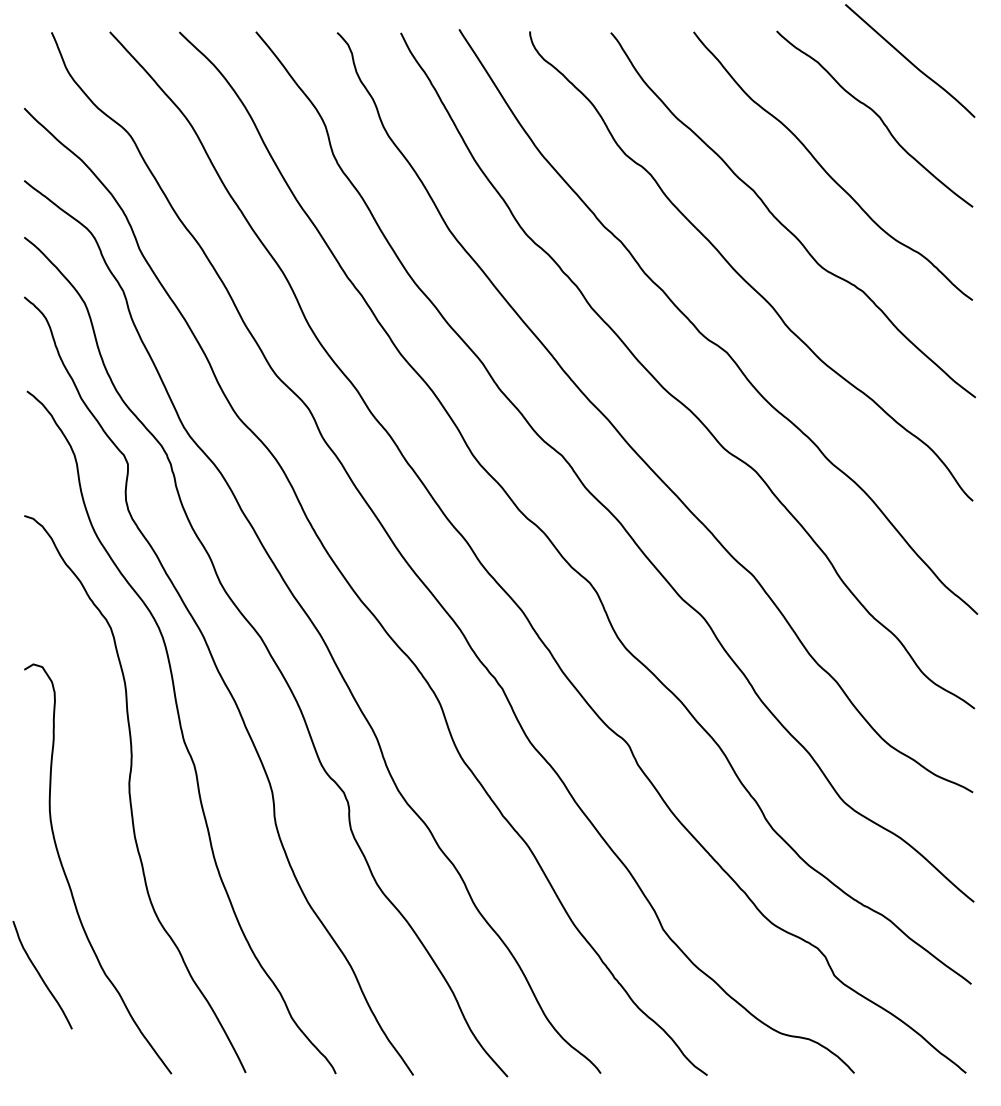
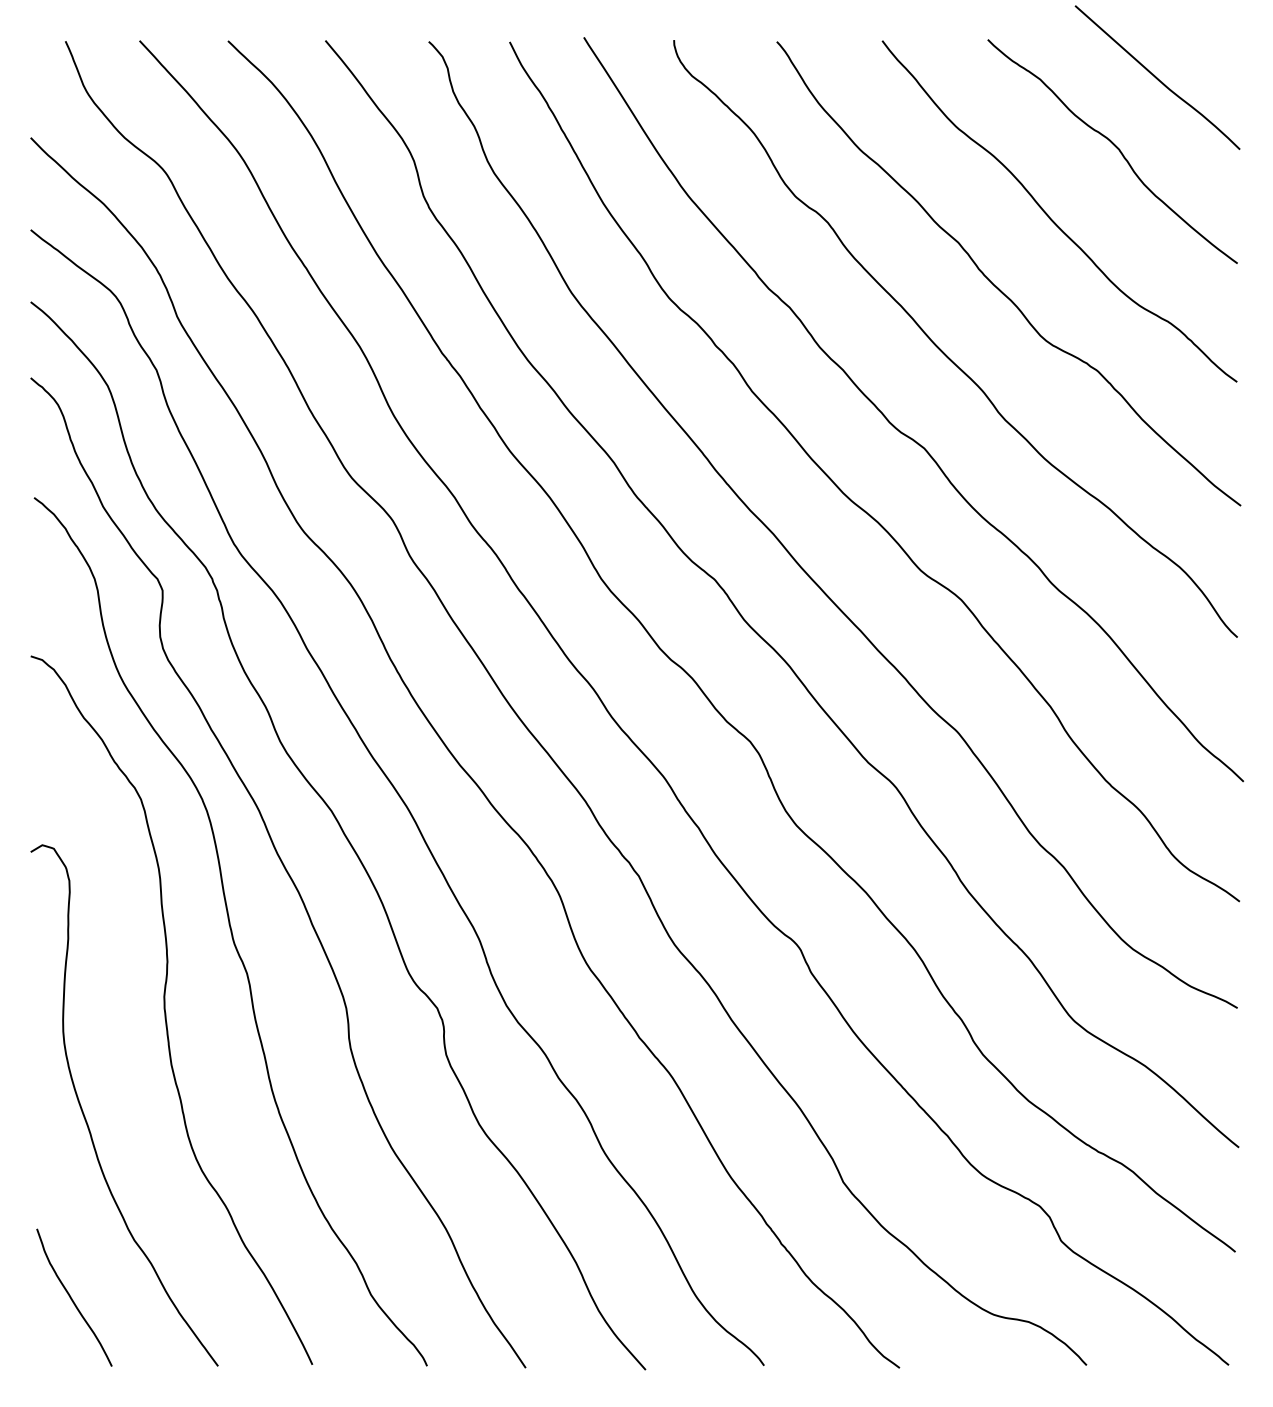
curve: (41, 976) -> (73, 1299), moved

